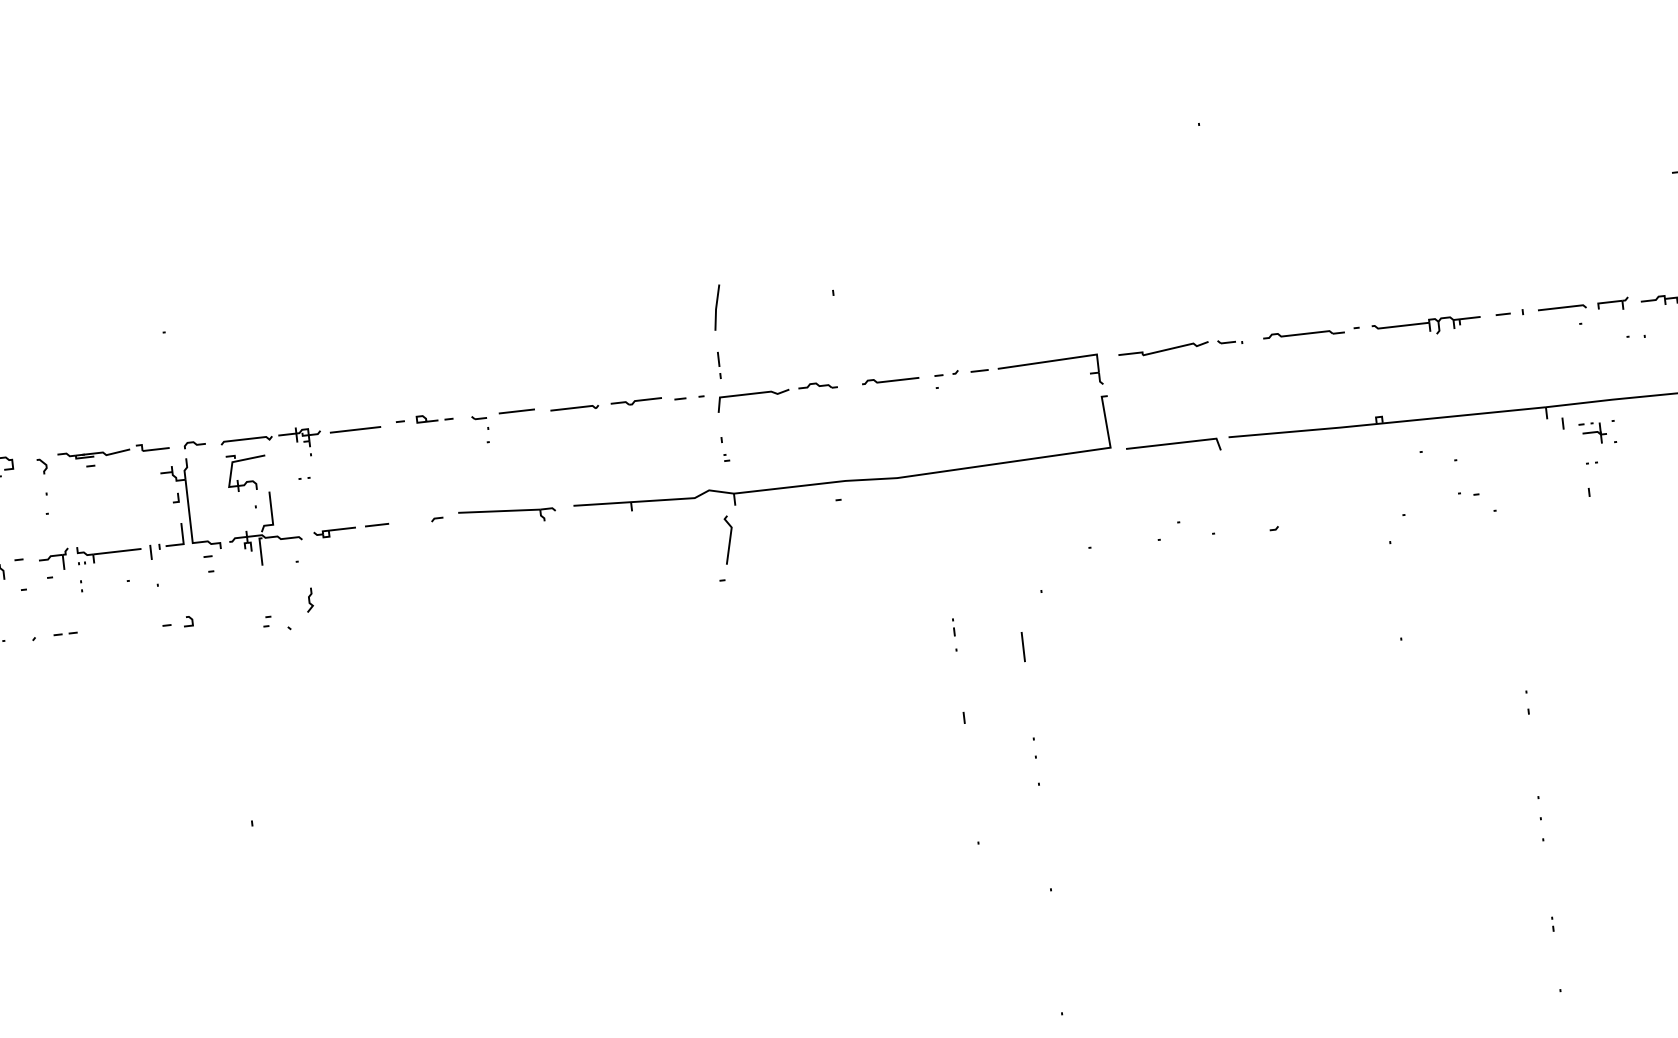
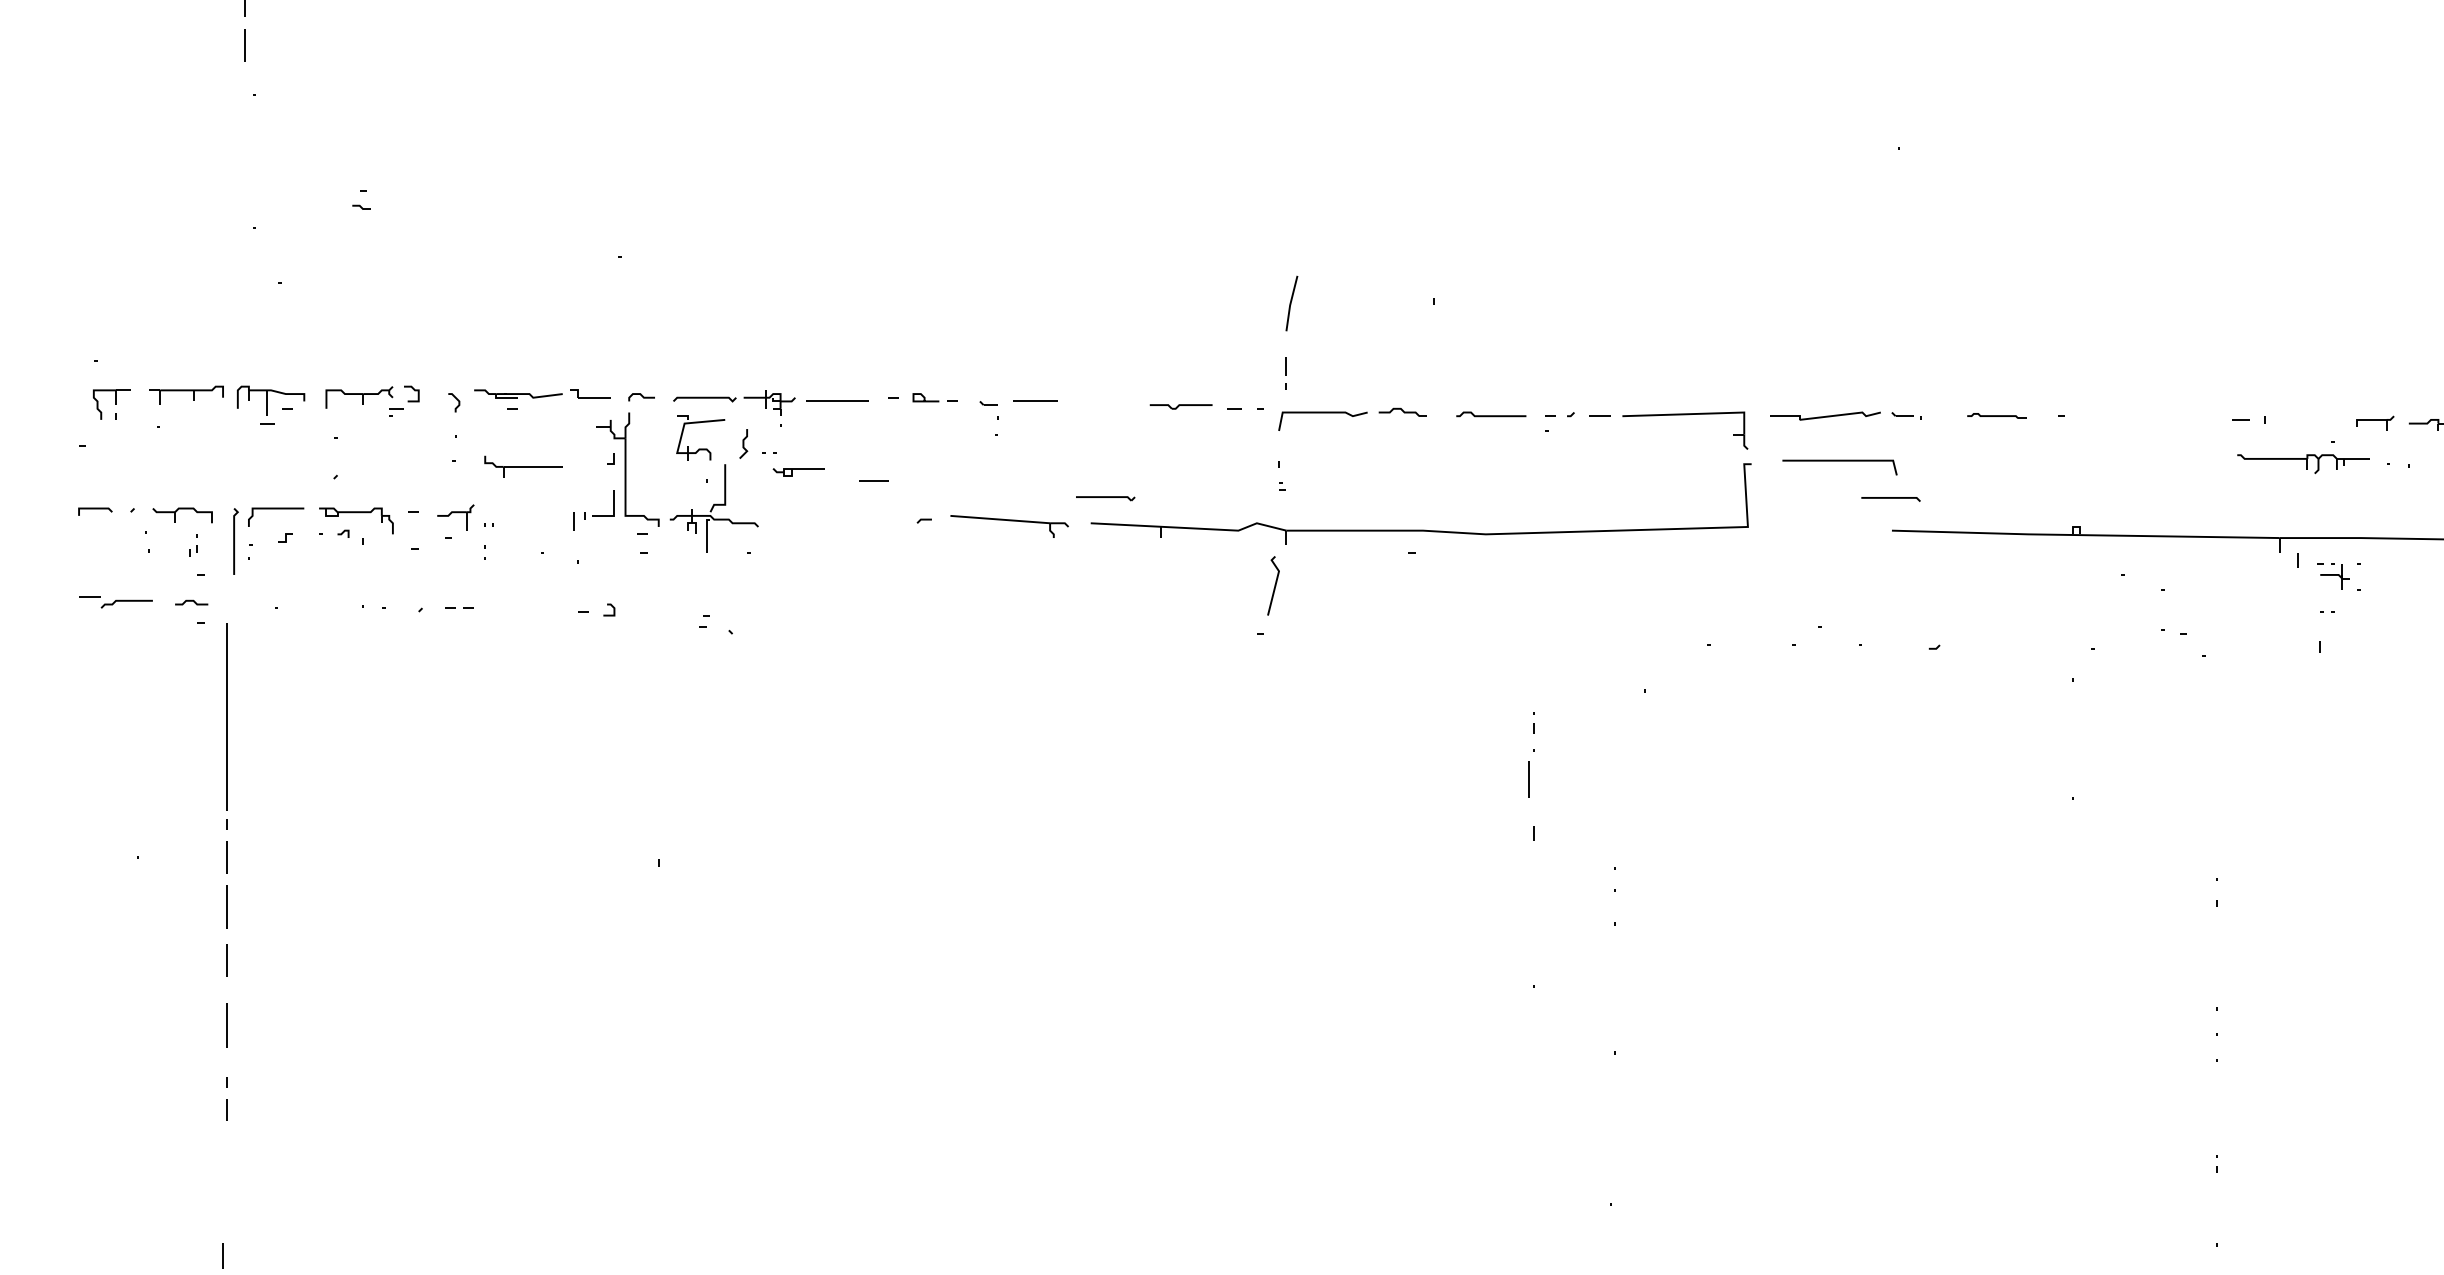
line: (1561, 308) -> (1890, 498), moved
part: (1426, 326) -> (2303, 463), moved
part: (1303, 333) -> (1996, 415), size x0.6
part: (574, 409) -> (1105, 498), moved
line: (1172, 444) -> (1839, 461), moved
line: (376, 525) -> (873, 480), moved
part: (334, 533) -> (798, 472), moved
part: (109, 552) -> (523, 466), moved
curve: (309, 599) -> (743, 443), moved
line: (1022, 646) -> (1528, 779), moved

